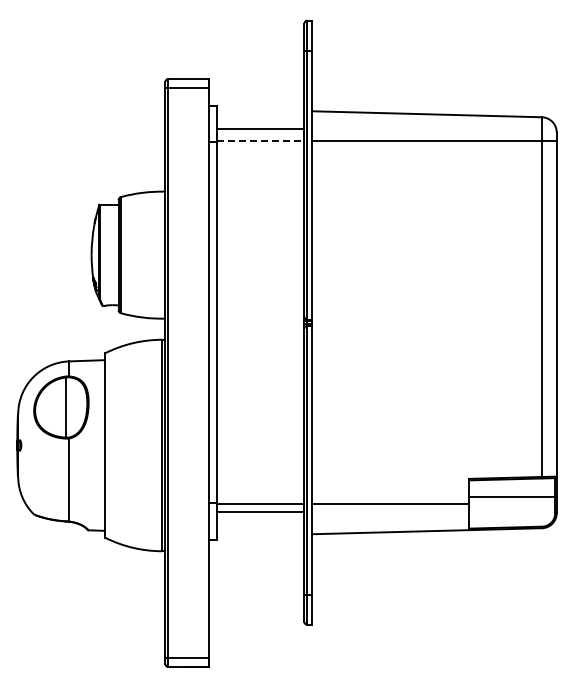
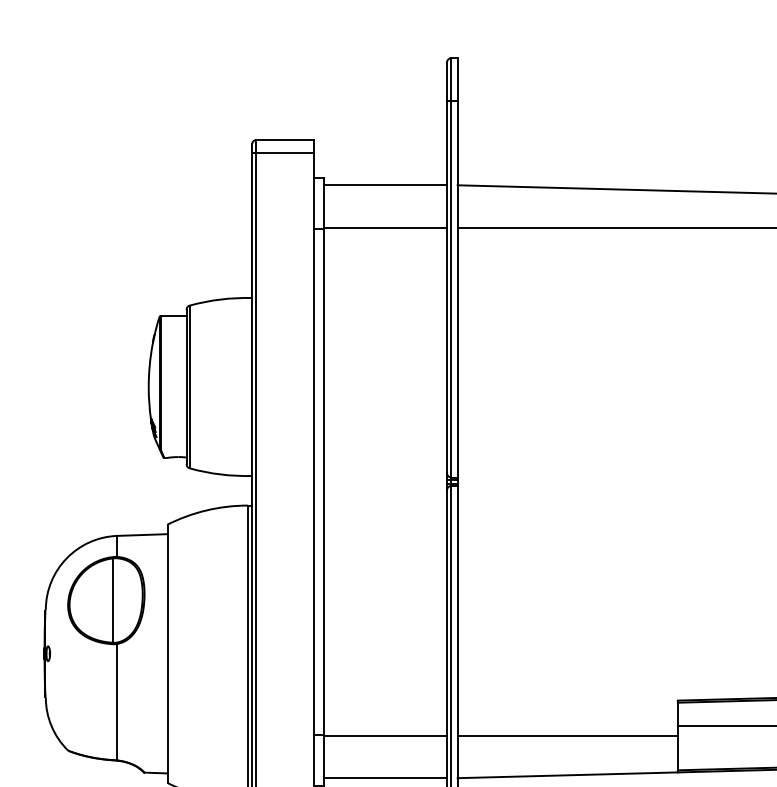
line: (260, 129) -> (385, 185), moved
line: (260, 141) -> (385, 227), dashed -> solid
line: (260, 512) -> (385, 778), moved

